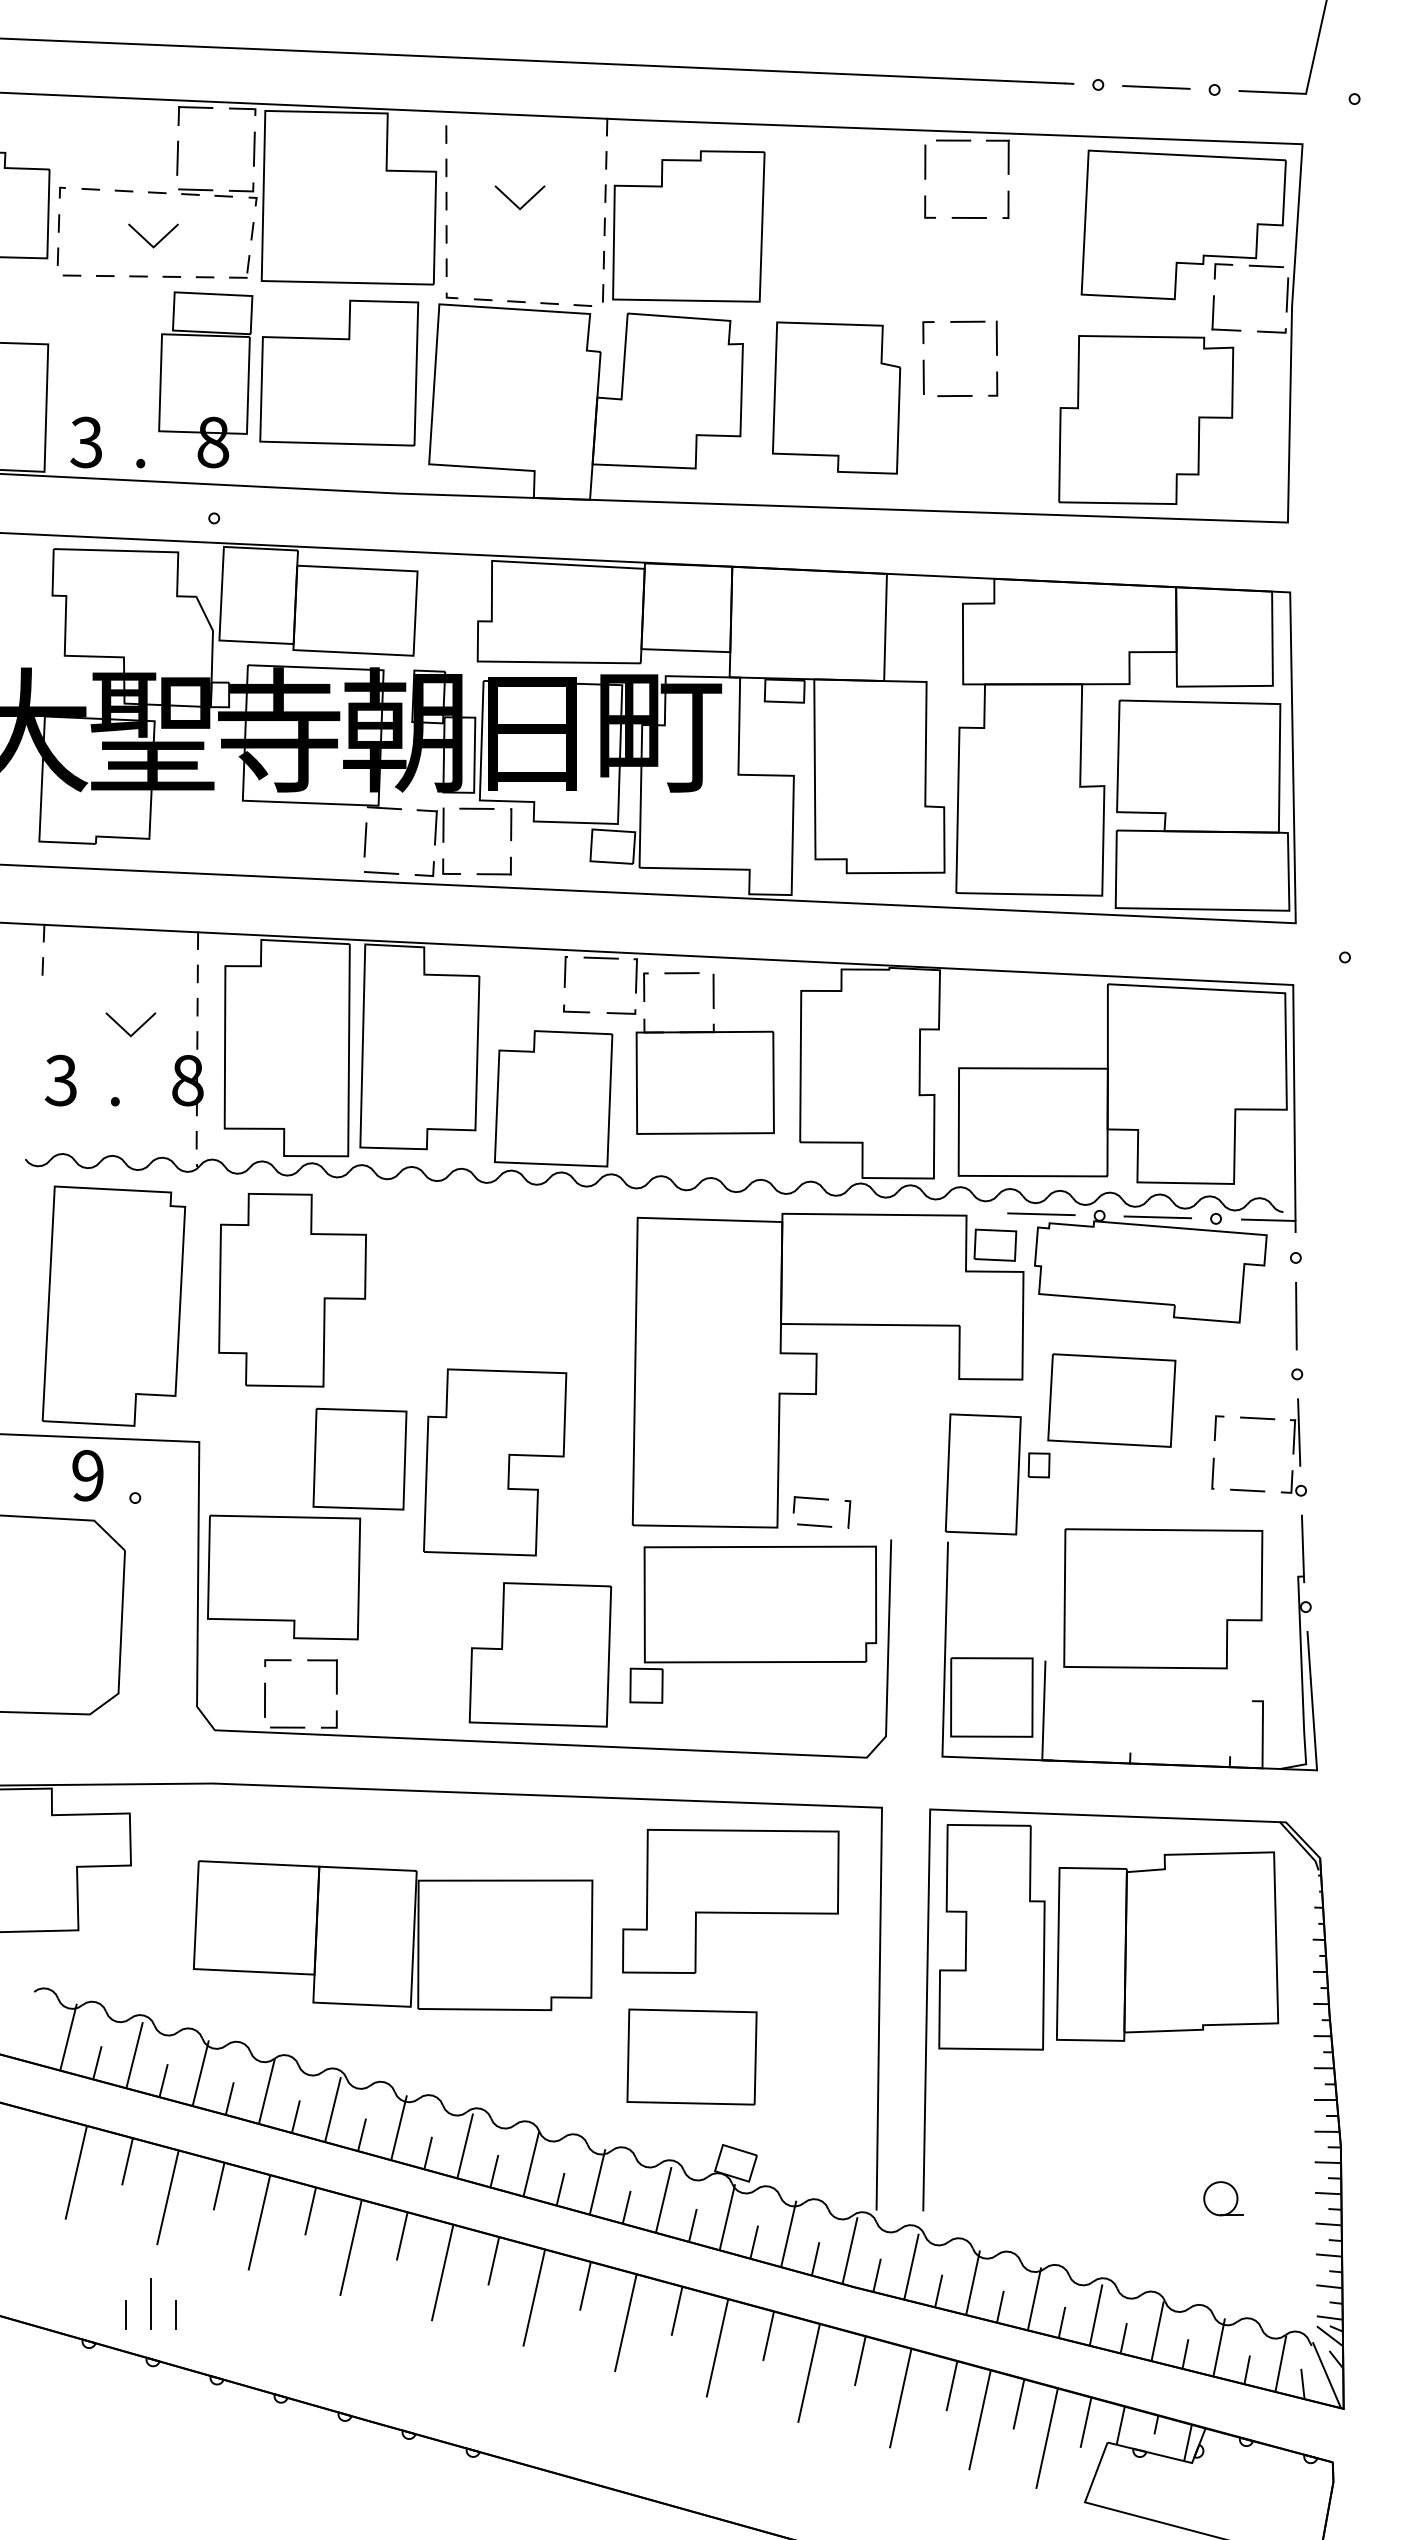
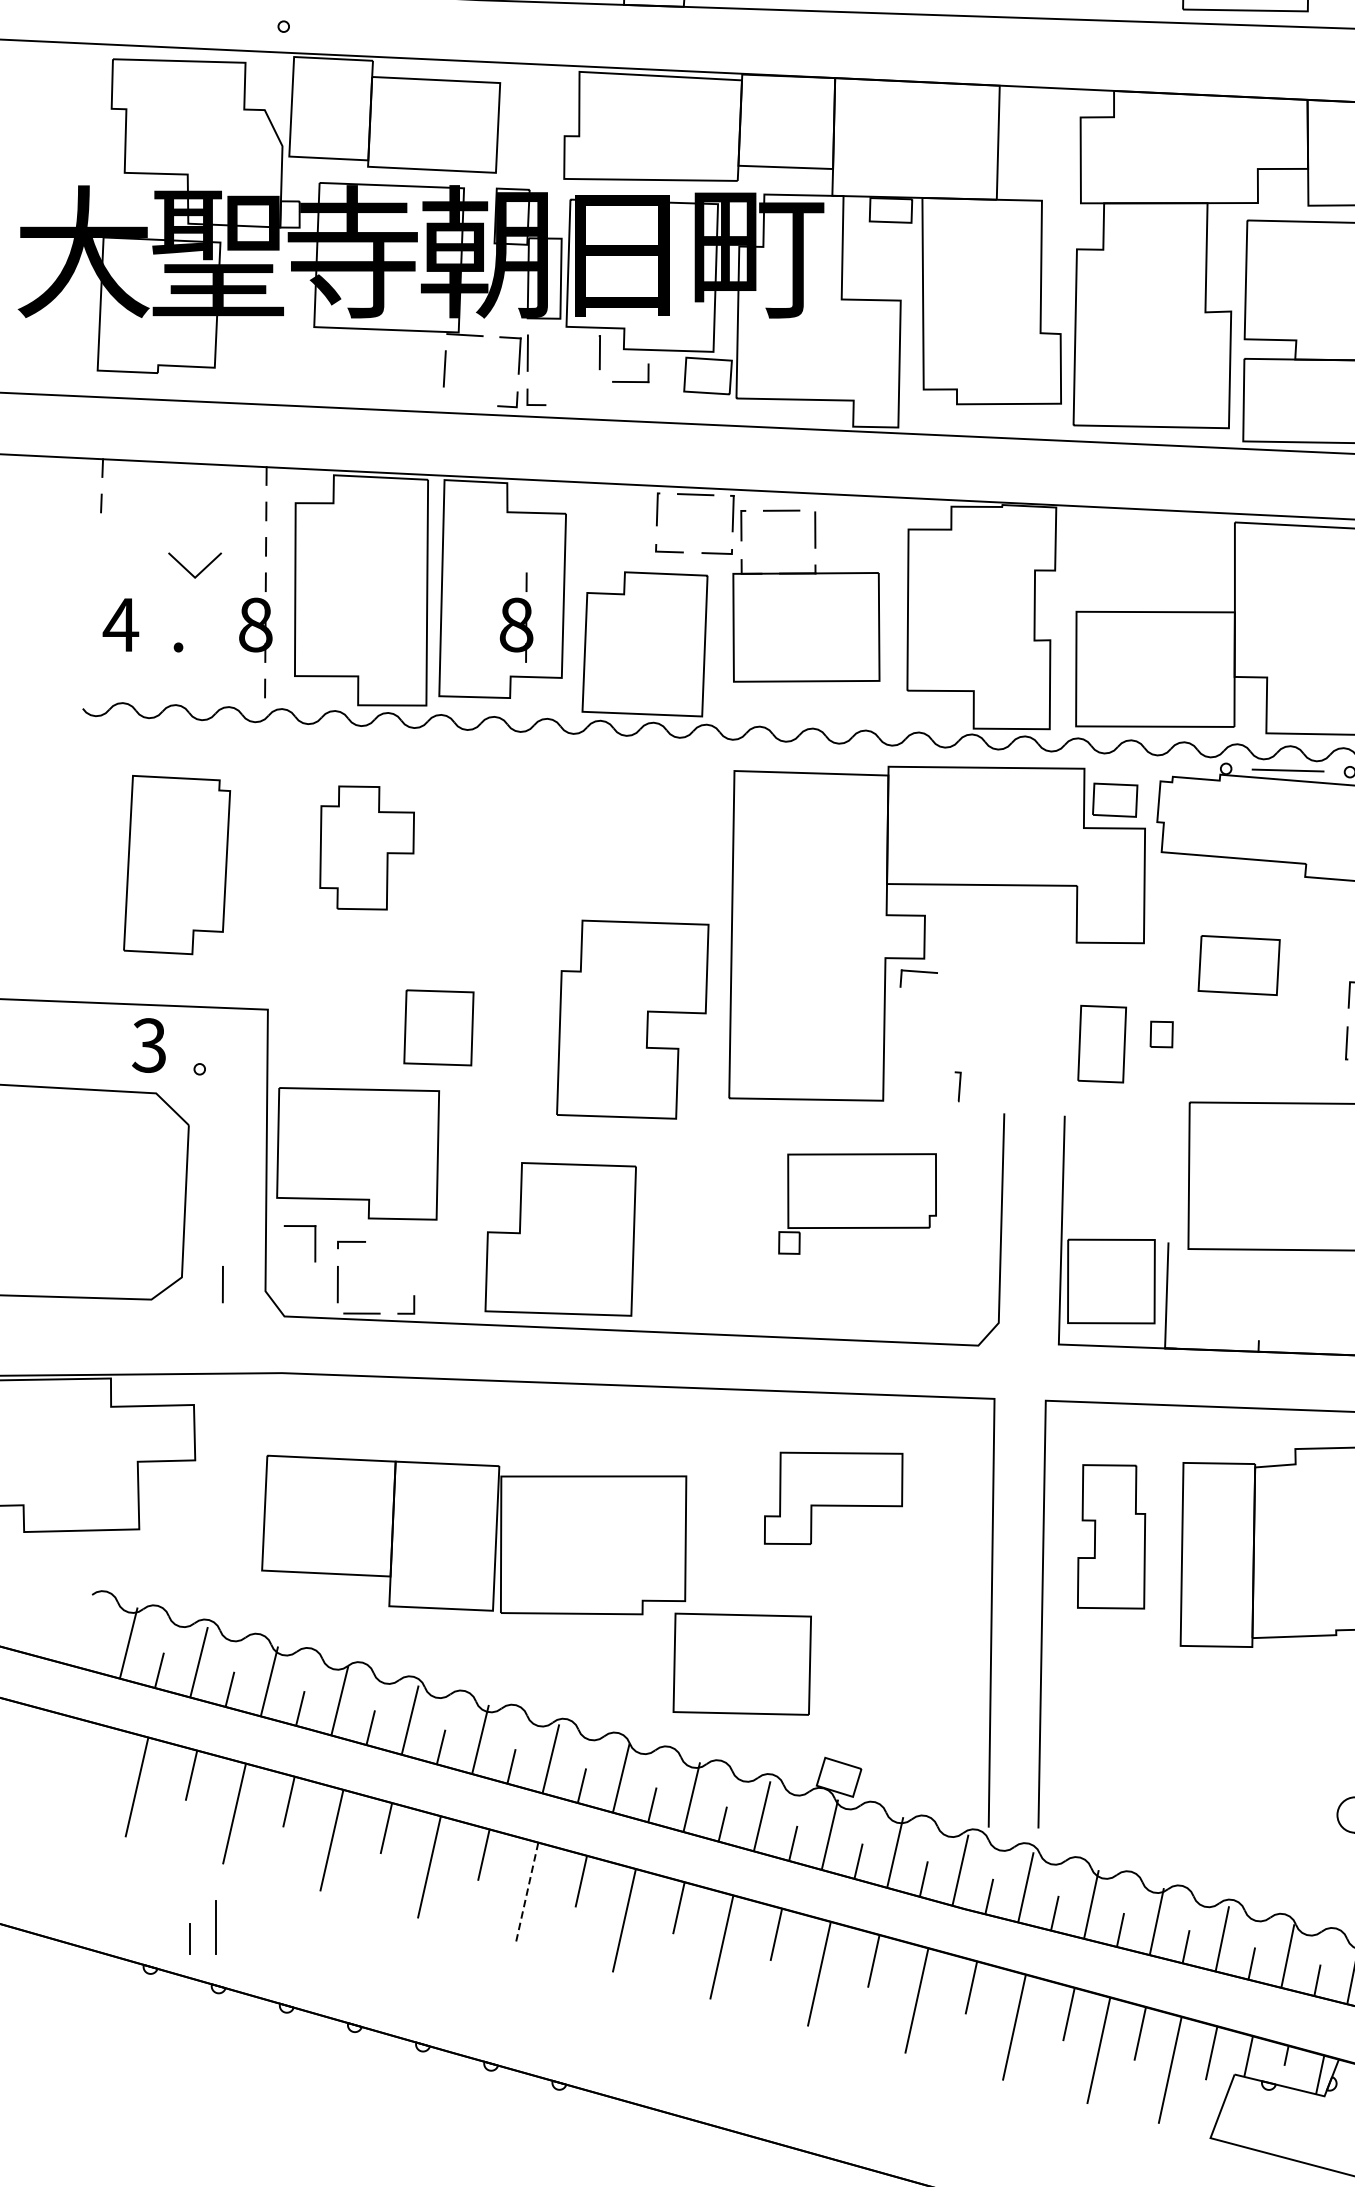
line: (476, 808) -> (562, 335), removed
line: (381, 872) -> (461, 403), removed
part: (493, 873) -> (629, 381), moved
part: (432, 1073) -> (516, 617), added
text: (61, 1080) -> (121, 624), 3 -> 4
line: (1041, 1214) -> (1164, 767), removed
part: (292, 1289) -> (367, 847), size x0.6
part: (113, 1305) -> (176, 864), size x0.7
part: (1111, 1400) -> (1238, 965), size x0.6
part: (359, 1458) -> (438, 1027), size x0.7
part: (495, 1462) -> (633, 1019), moved
part: (982, 1474) -> (1101, 1044), size x0.6
text: (87, 1475) -> (148, 1045), 9 -> 3
part: (810, 1504) -> (918, 978), moved
line: (814, 1525) -> (922, 1098), removed
part: (753, 1624) -> (857, 1203), size x0.6
part: (540, 1654) -> (560, 1238), moved
part: (336, 1676) -> (314, 1243), moved
line: (156, 1699) -> (222, 1283), added
part: (730, 1900) -> (833, 1497), size x0.6
part: (991, 1937) -> (1111, 1536), size x0.6
part: (691, 2056) -> (741, 1663), moved
line: (442, 2273) -> (526, 1894), solid -> dashed
line: (175, 2315) -> (242, 1939), removed

